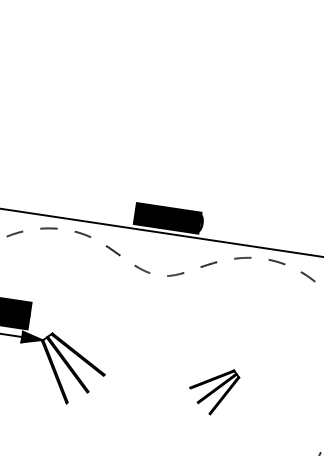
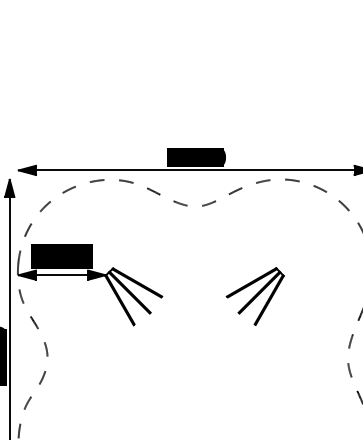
part: (212, 390) -> (254, 296), size x1.43

